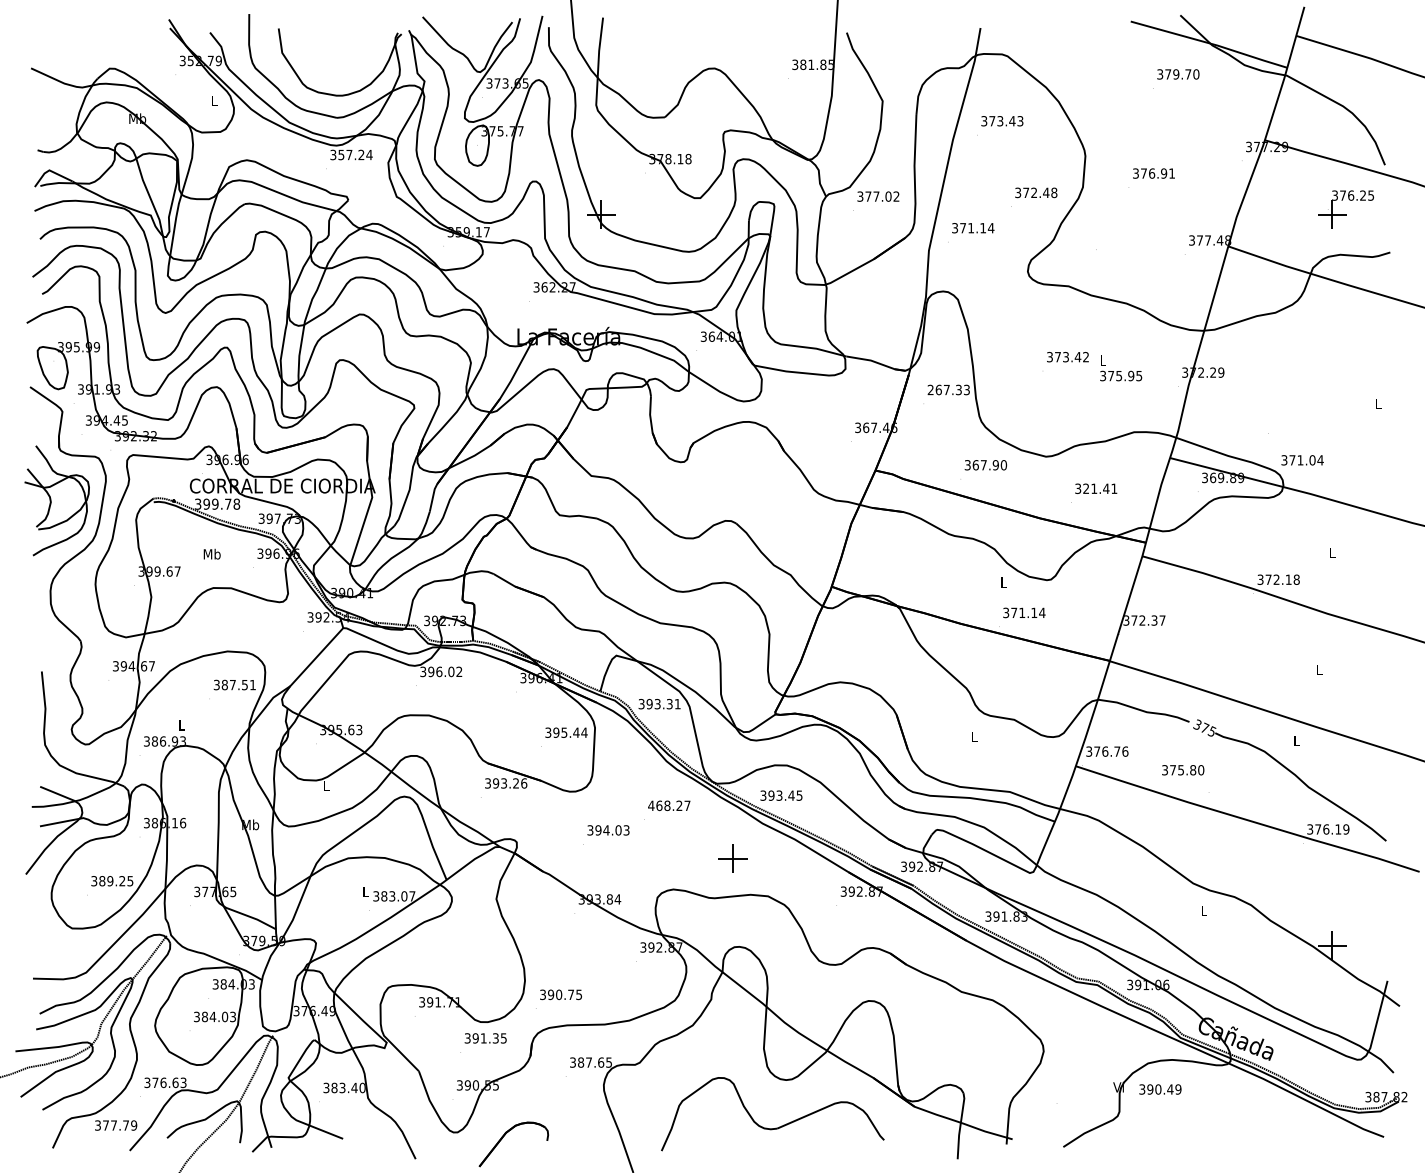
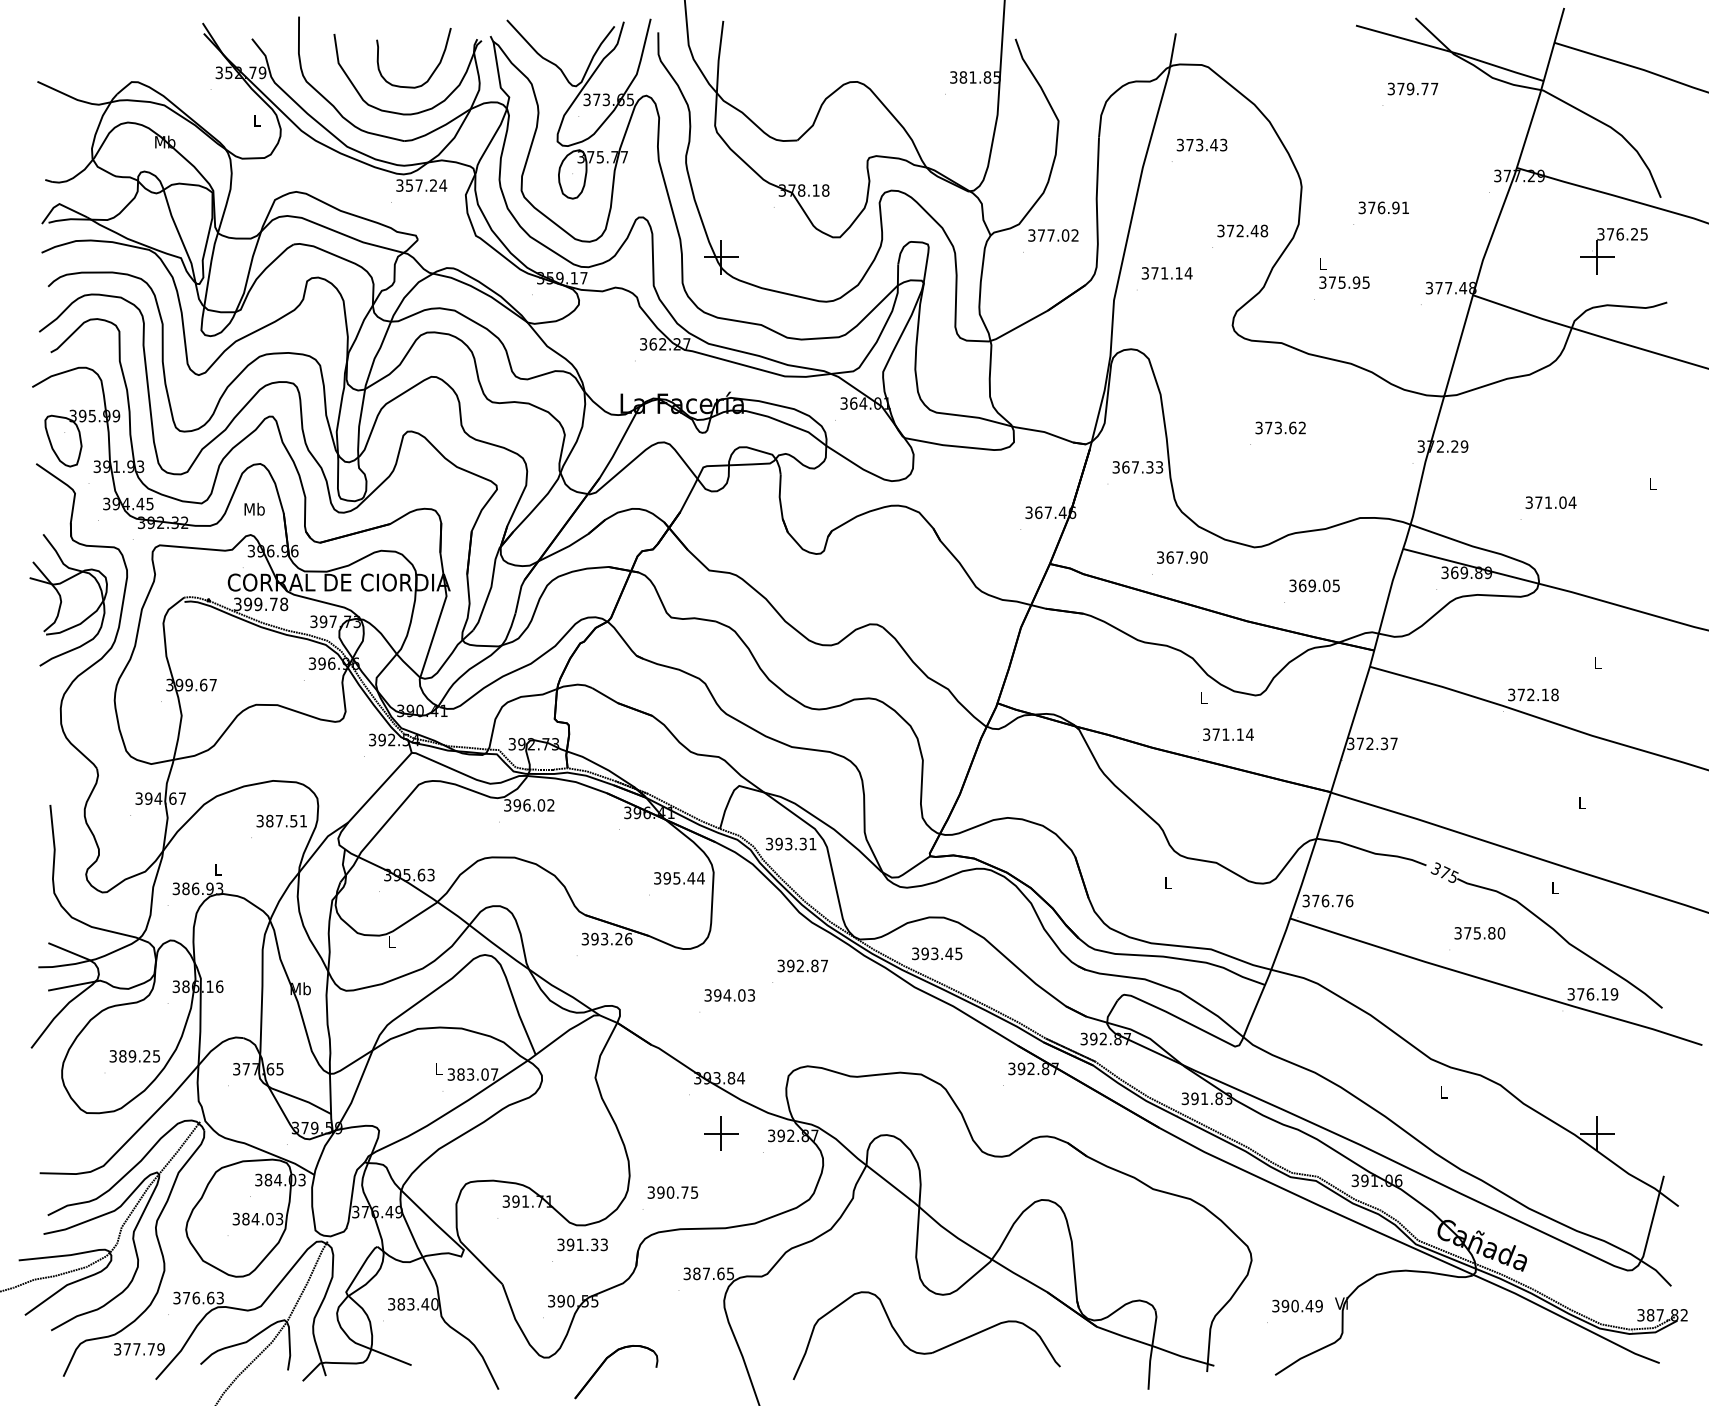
curve: (361, 58) -> (433, 70), added
text: (1196, 74) -> (1434, 88), 379.70 -> 379.77
text: (1077, 356) -> (1292, 427), 373.42 -> 373.62
text: (1121, 368) -> (1344, 273), moved
text: (930, 390) -> (1115, 467), 267.33 -> 367.33
text: (1302, 460) -> (1550, 502), moved
text: (1100, 488) -> (1319, 585), 321.41 -> 369.05
text: (212, 553) -> (254, 508), moved
text: (1182, 770) -> (1479, 933), moved
text: (664, 805) -> (797, 965), 468.27 -> 392.87
part: (733, 858) -> (721, 1133), moved
text: (503, 1038) -> (604, 1244), 391.35 -> 391.33
text: (1160, 1088) -> (1297, 1305), moved

